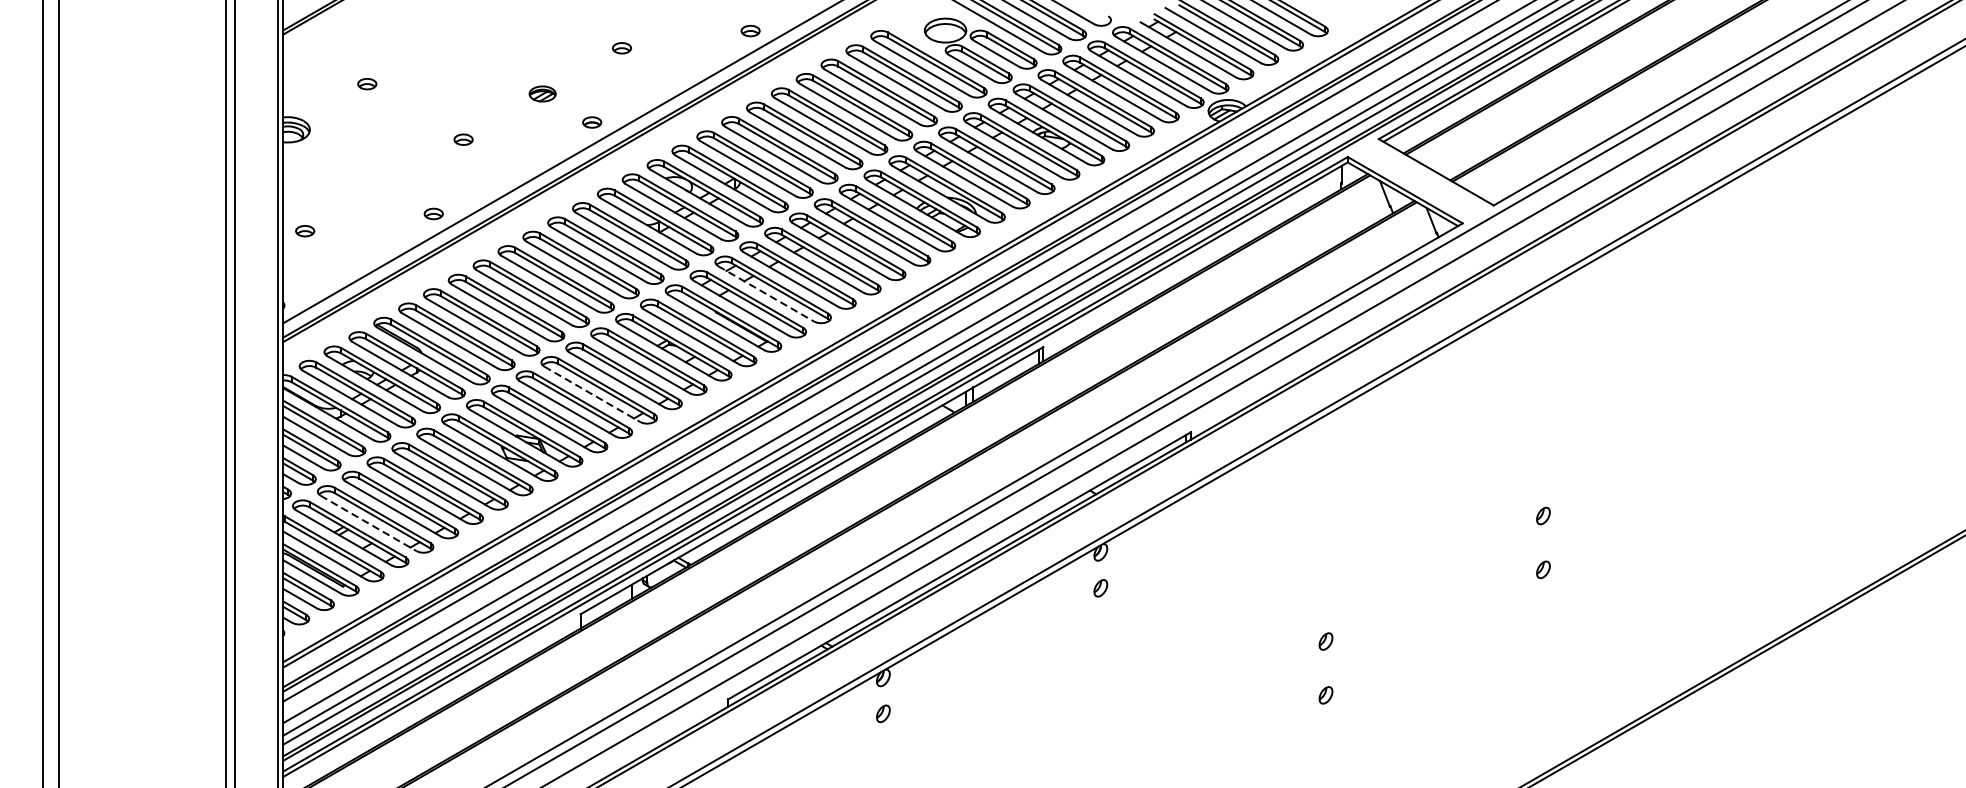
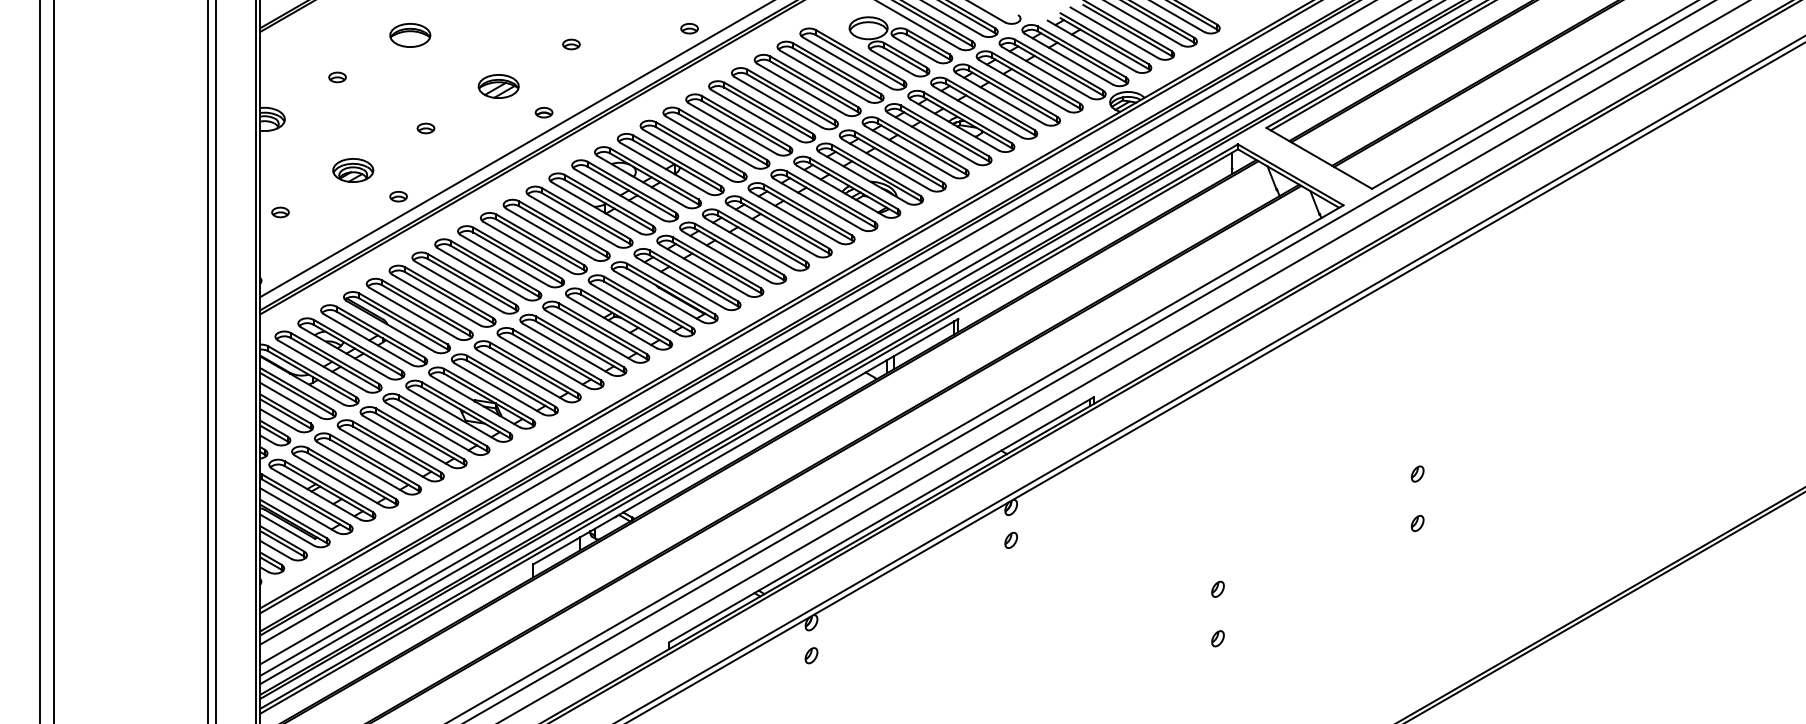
part: (446, 38) -> (410, 35), added
part: (542, 94) -> (498, 86), size x1.67
part: (384, 185) -> (353, 170), added
line: (765, 294) -> (703, 270), dashed -> solid
line: (592, 394) -> (544, 362), dashed -> solid
line: (368, 523) -> (338, 480), dashed -> solid

